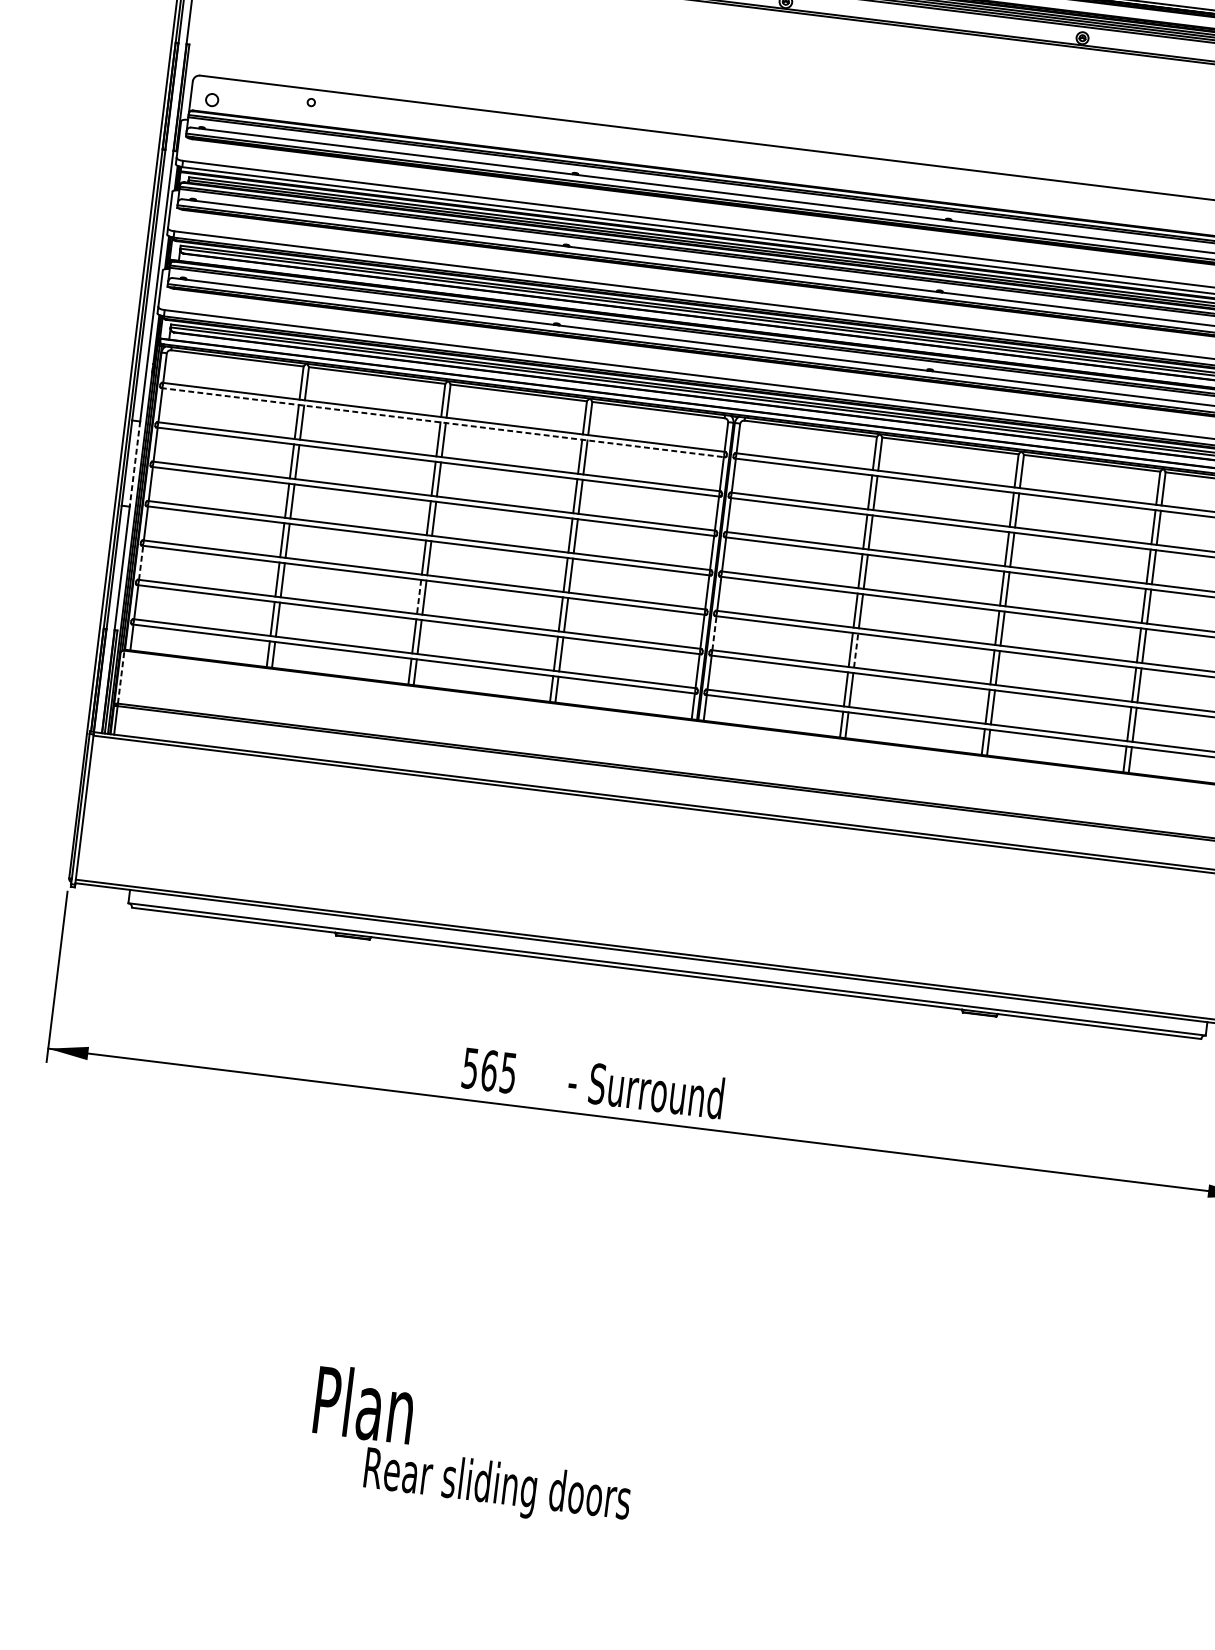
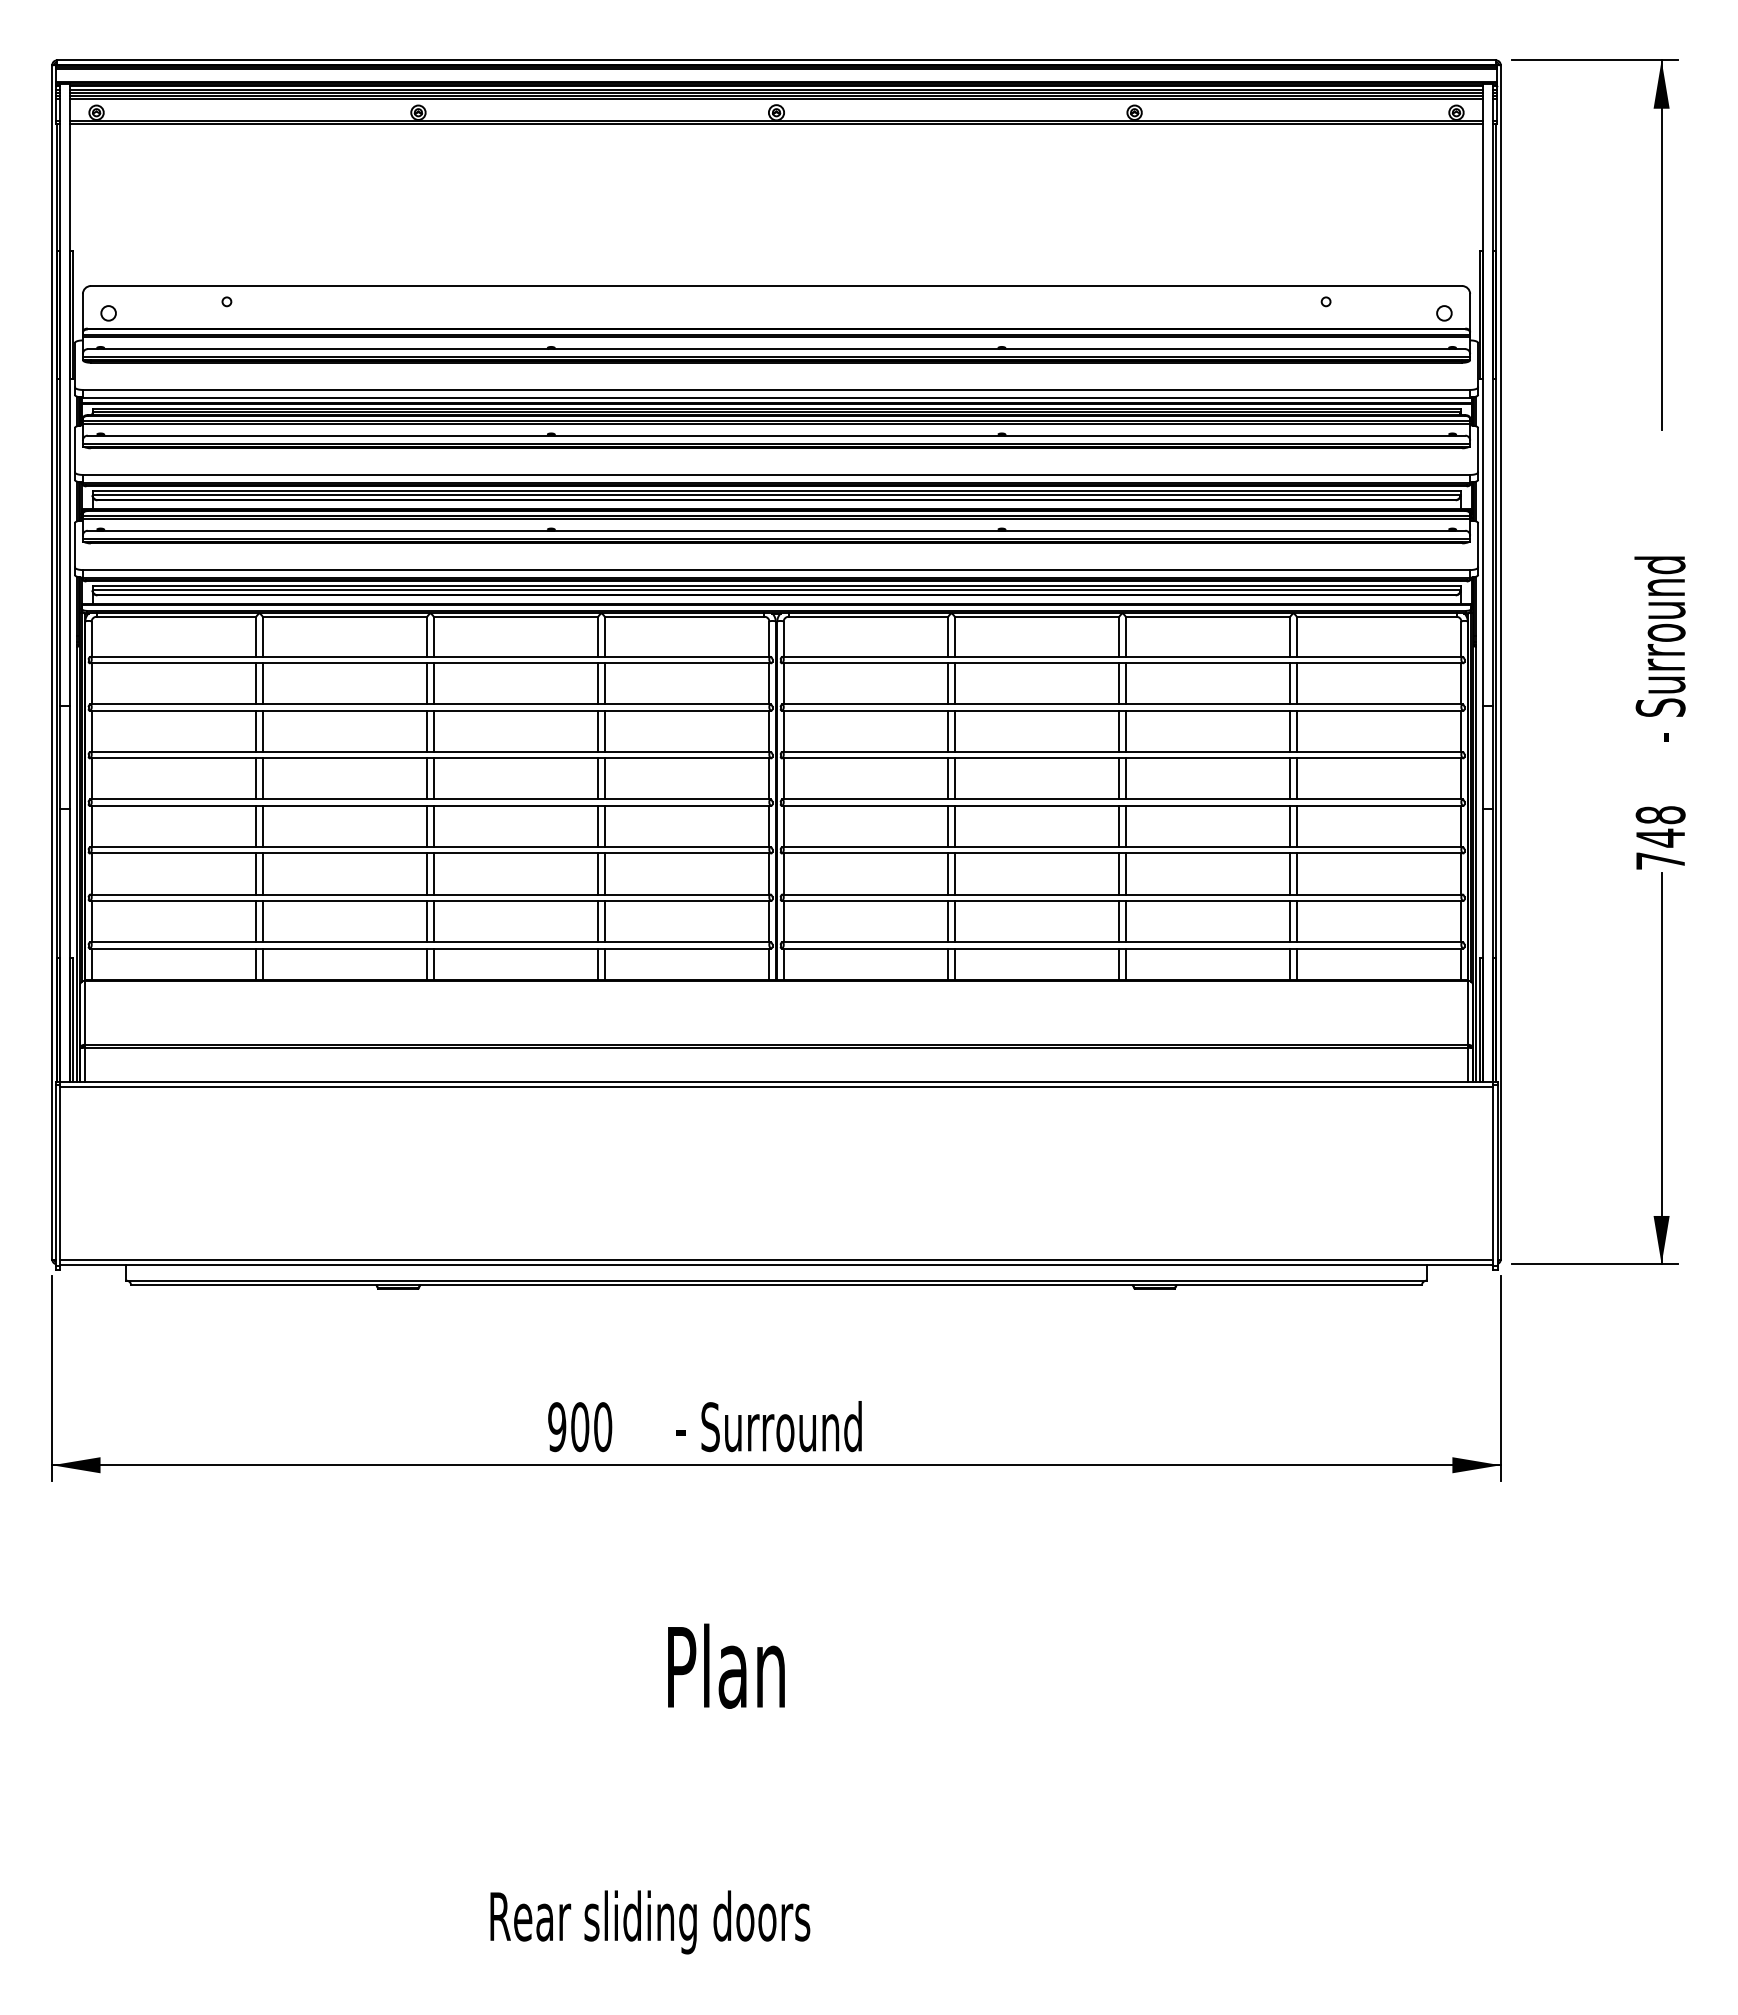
line: (443, 422) -> (430, 663), dashed -> solid
line: (135, 464) -> (70, 757), dashed -> solid
line: (140, 563) -> (91, 874), dashed -> solid
line: (419, 597) -> (427, 874), dashed -> solid
line: (714, 633) -> (783, 874), dashed -> solid
line: (855, 651) -> (954, 874), dashed -> solid
line: (121, 676) -> (84, 1012), dashed -> solid
text: (489, 1071) -> (580, 1427), 565 -> 900
text: (364, 1403) -> (726, 1665), moved

